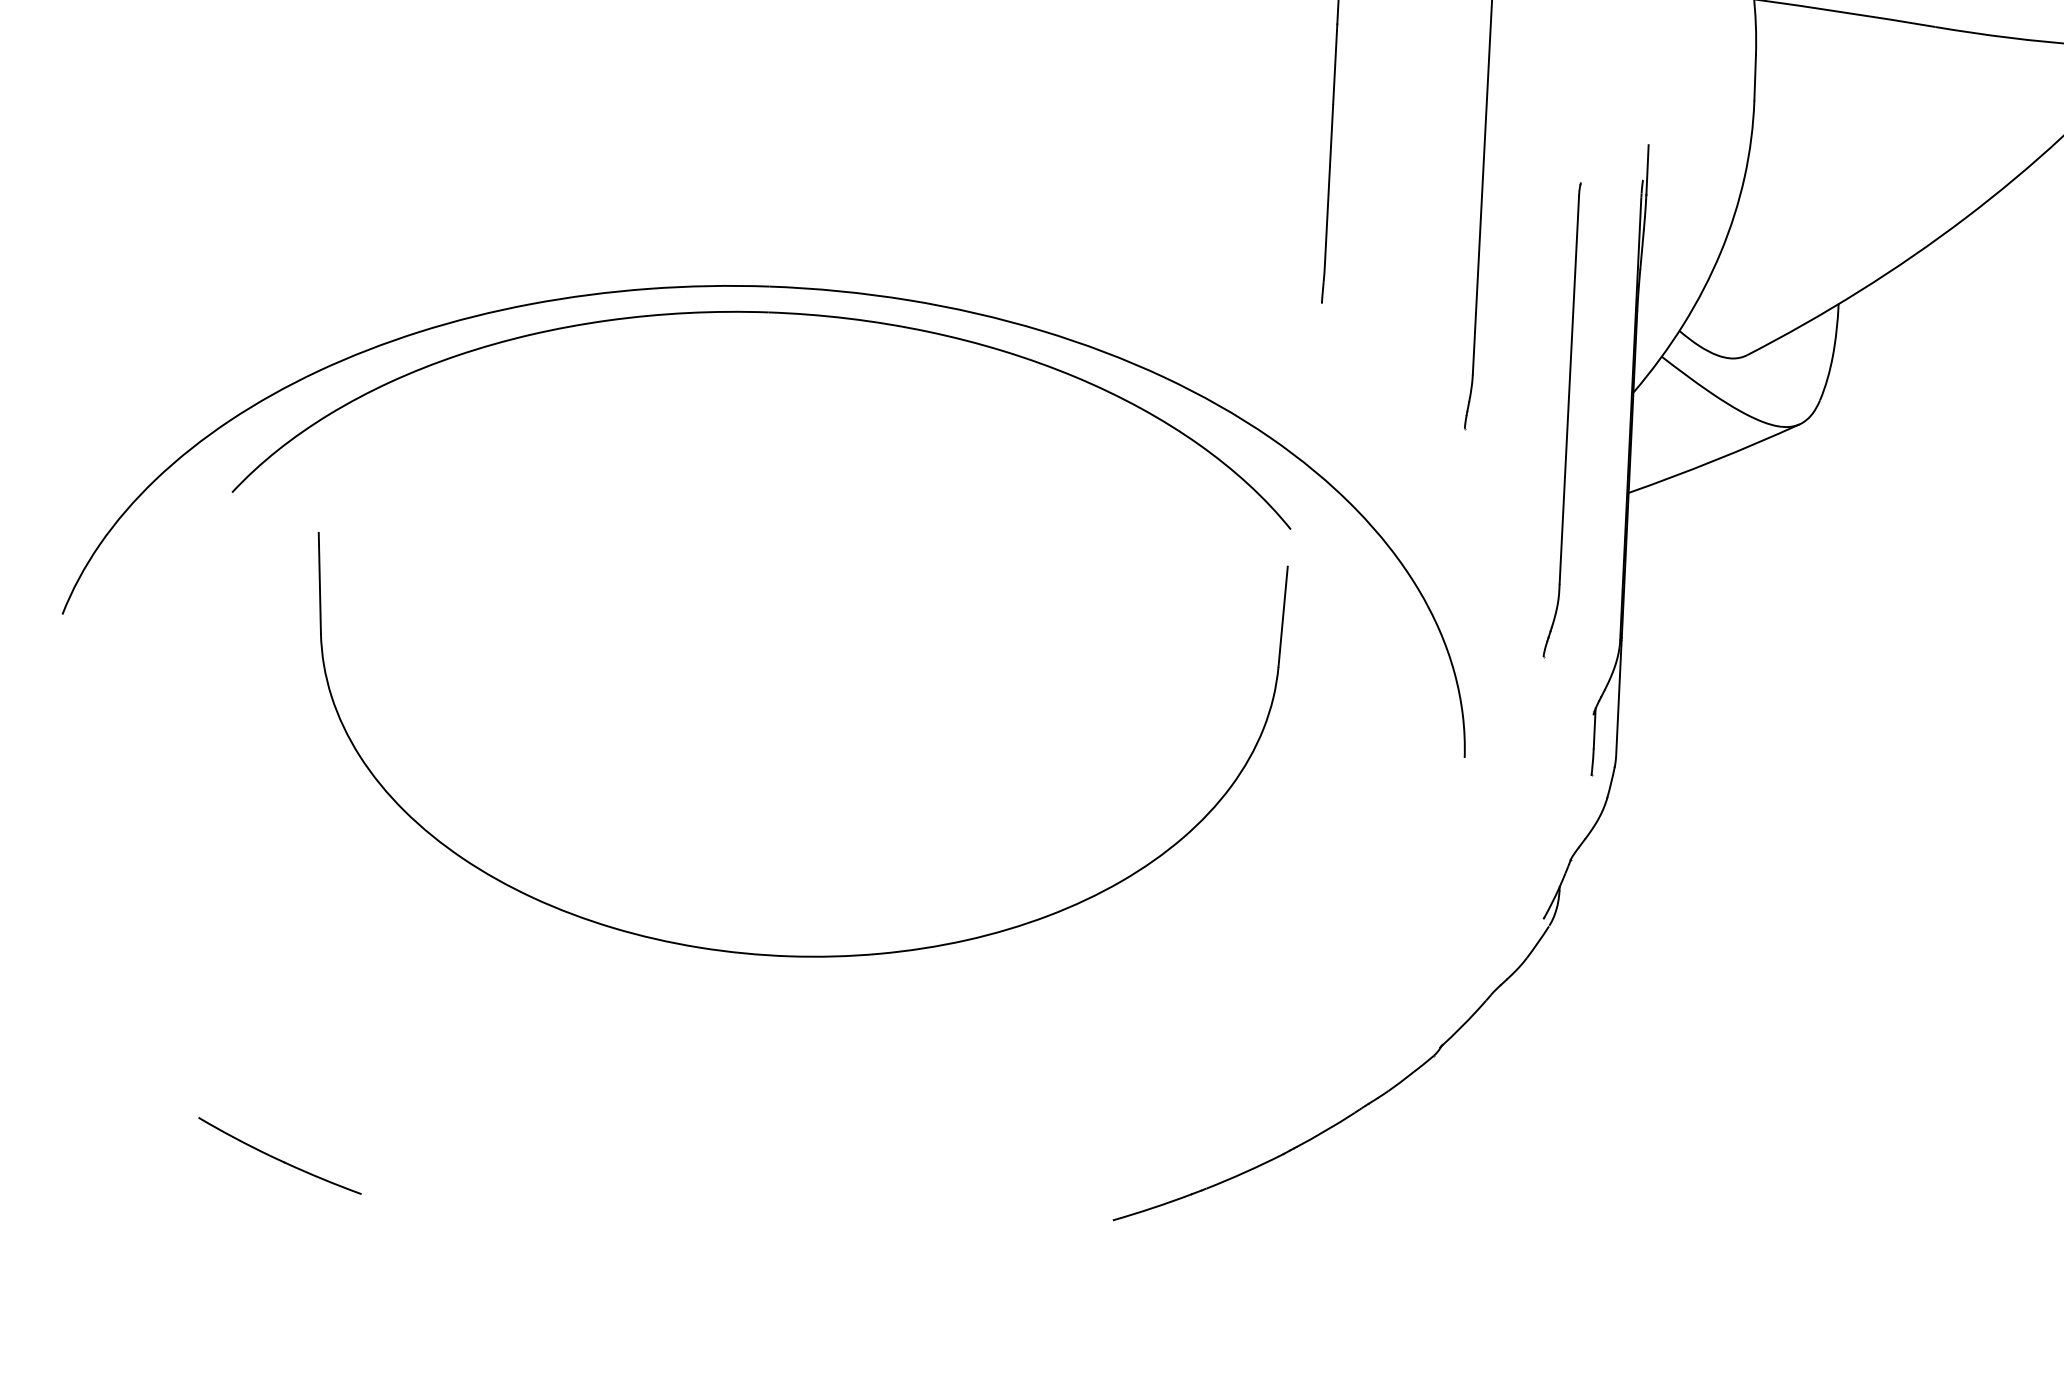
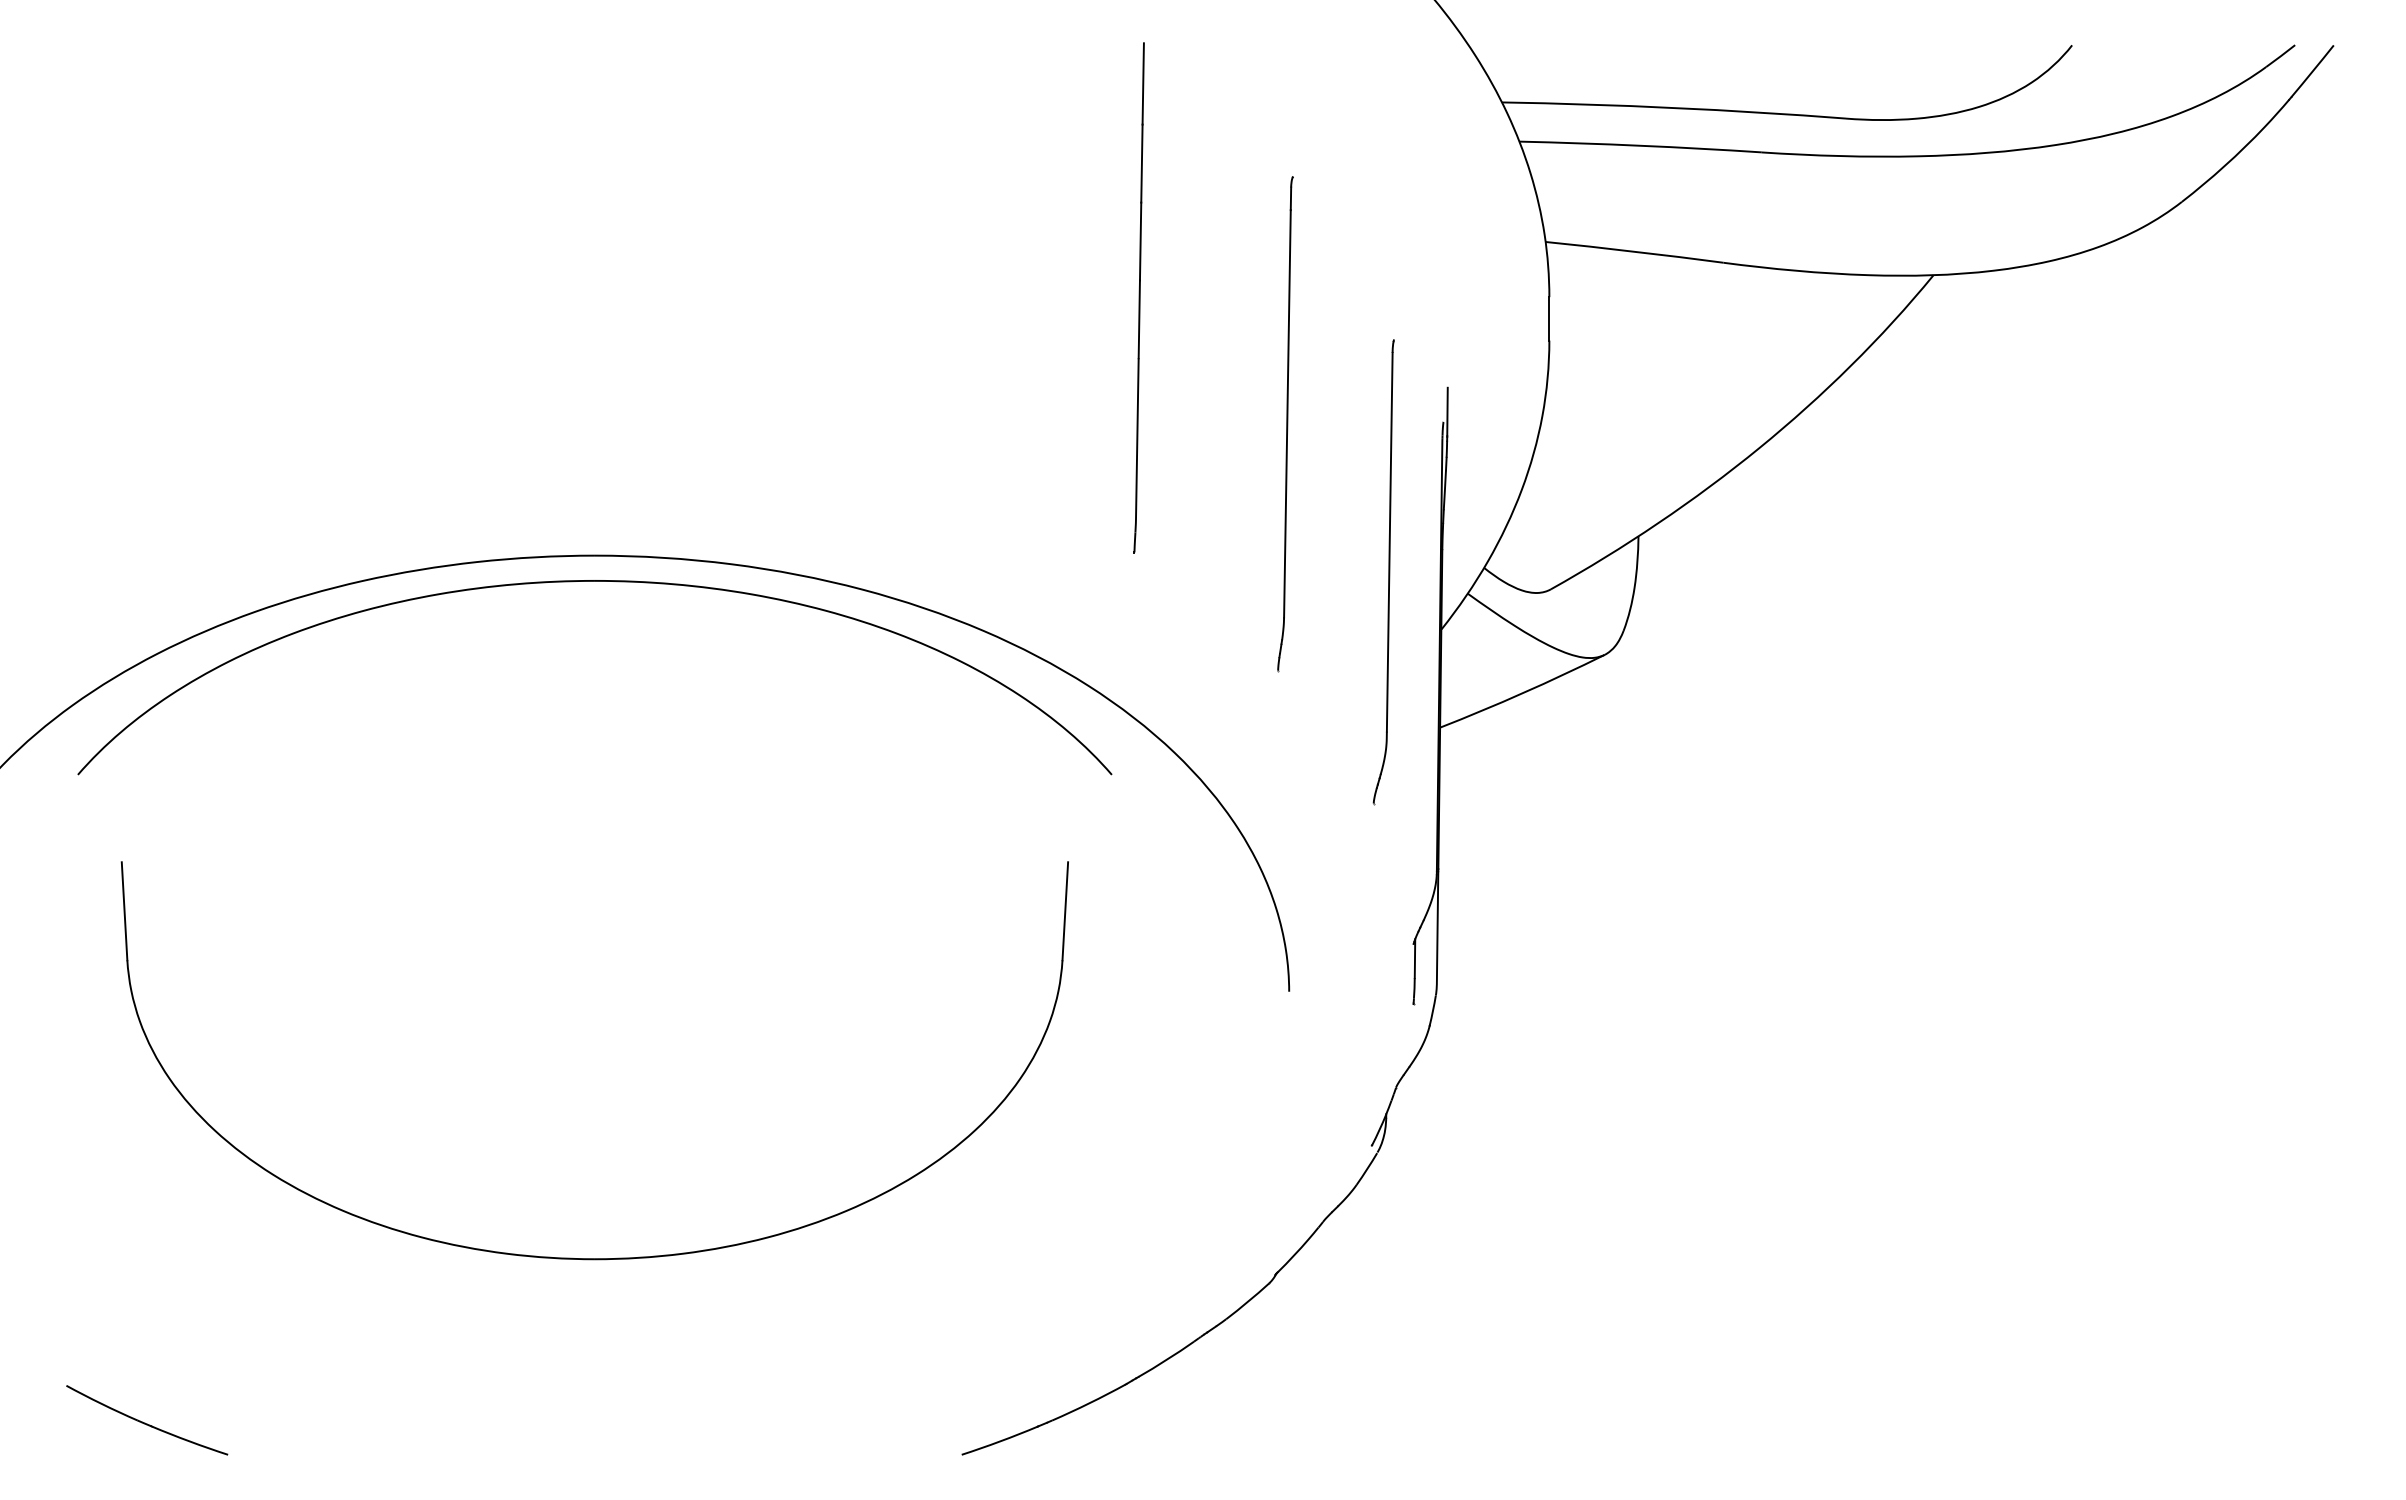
part: (1561, 420) -> (1383, 572), moved
part: (788, 955) -> (594, 1258), moved

